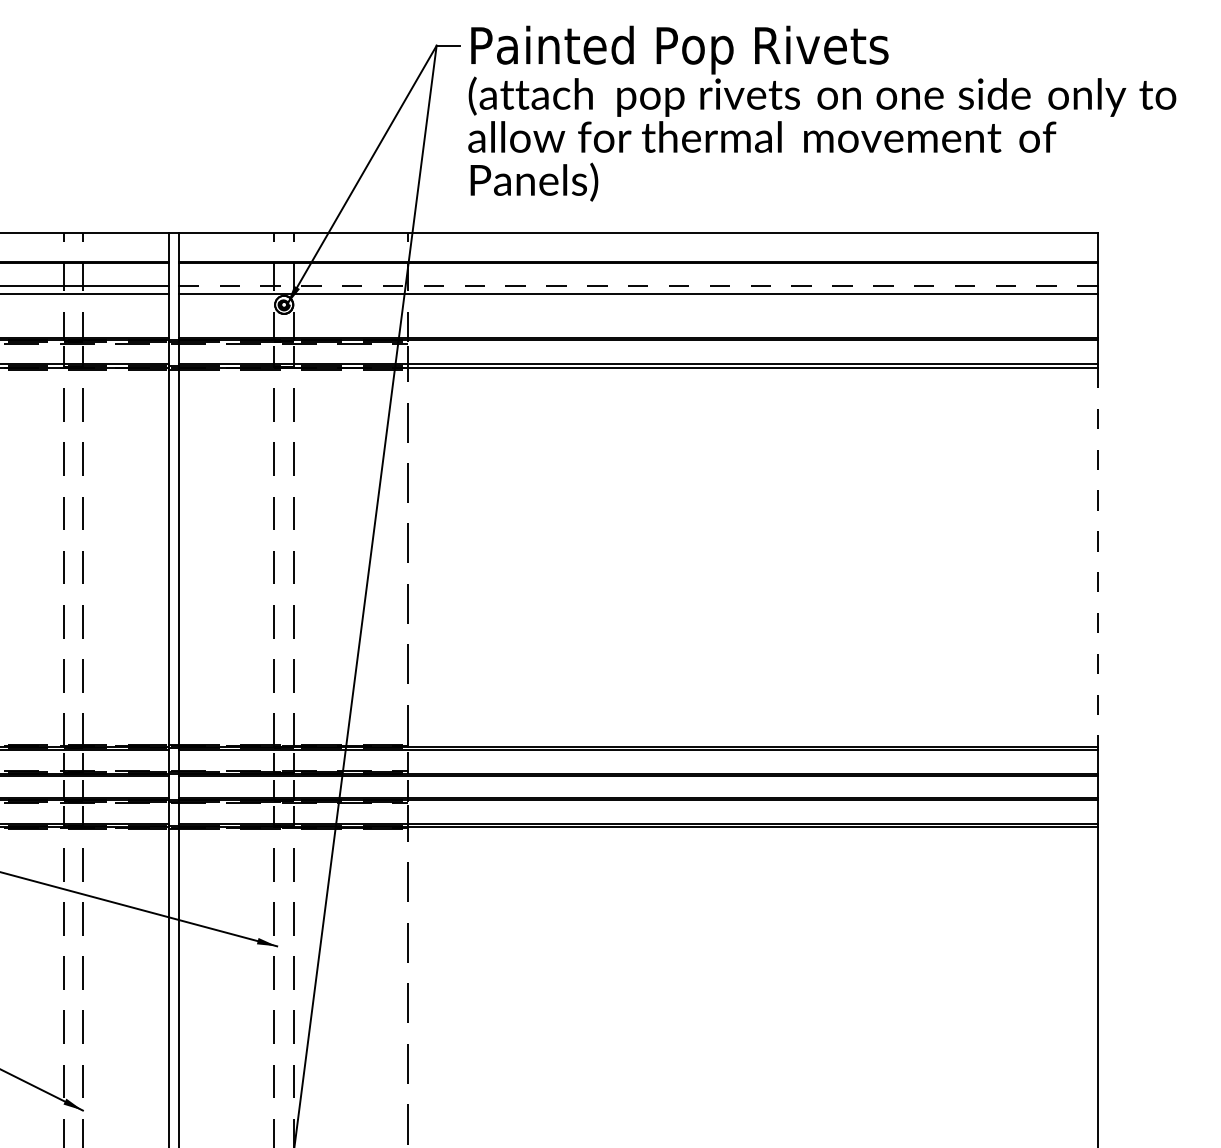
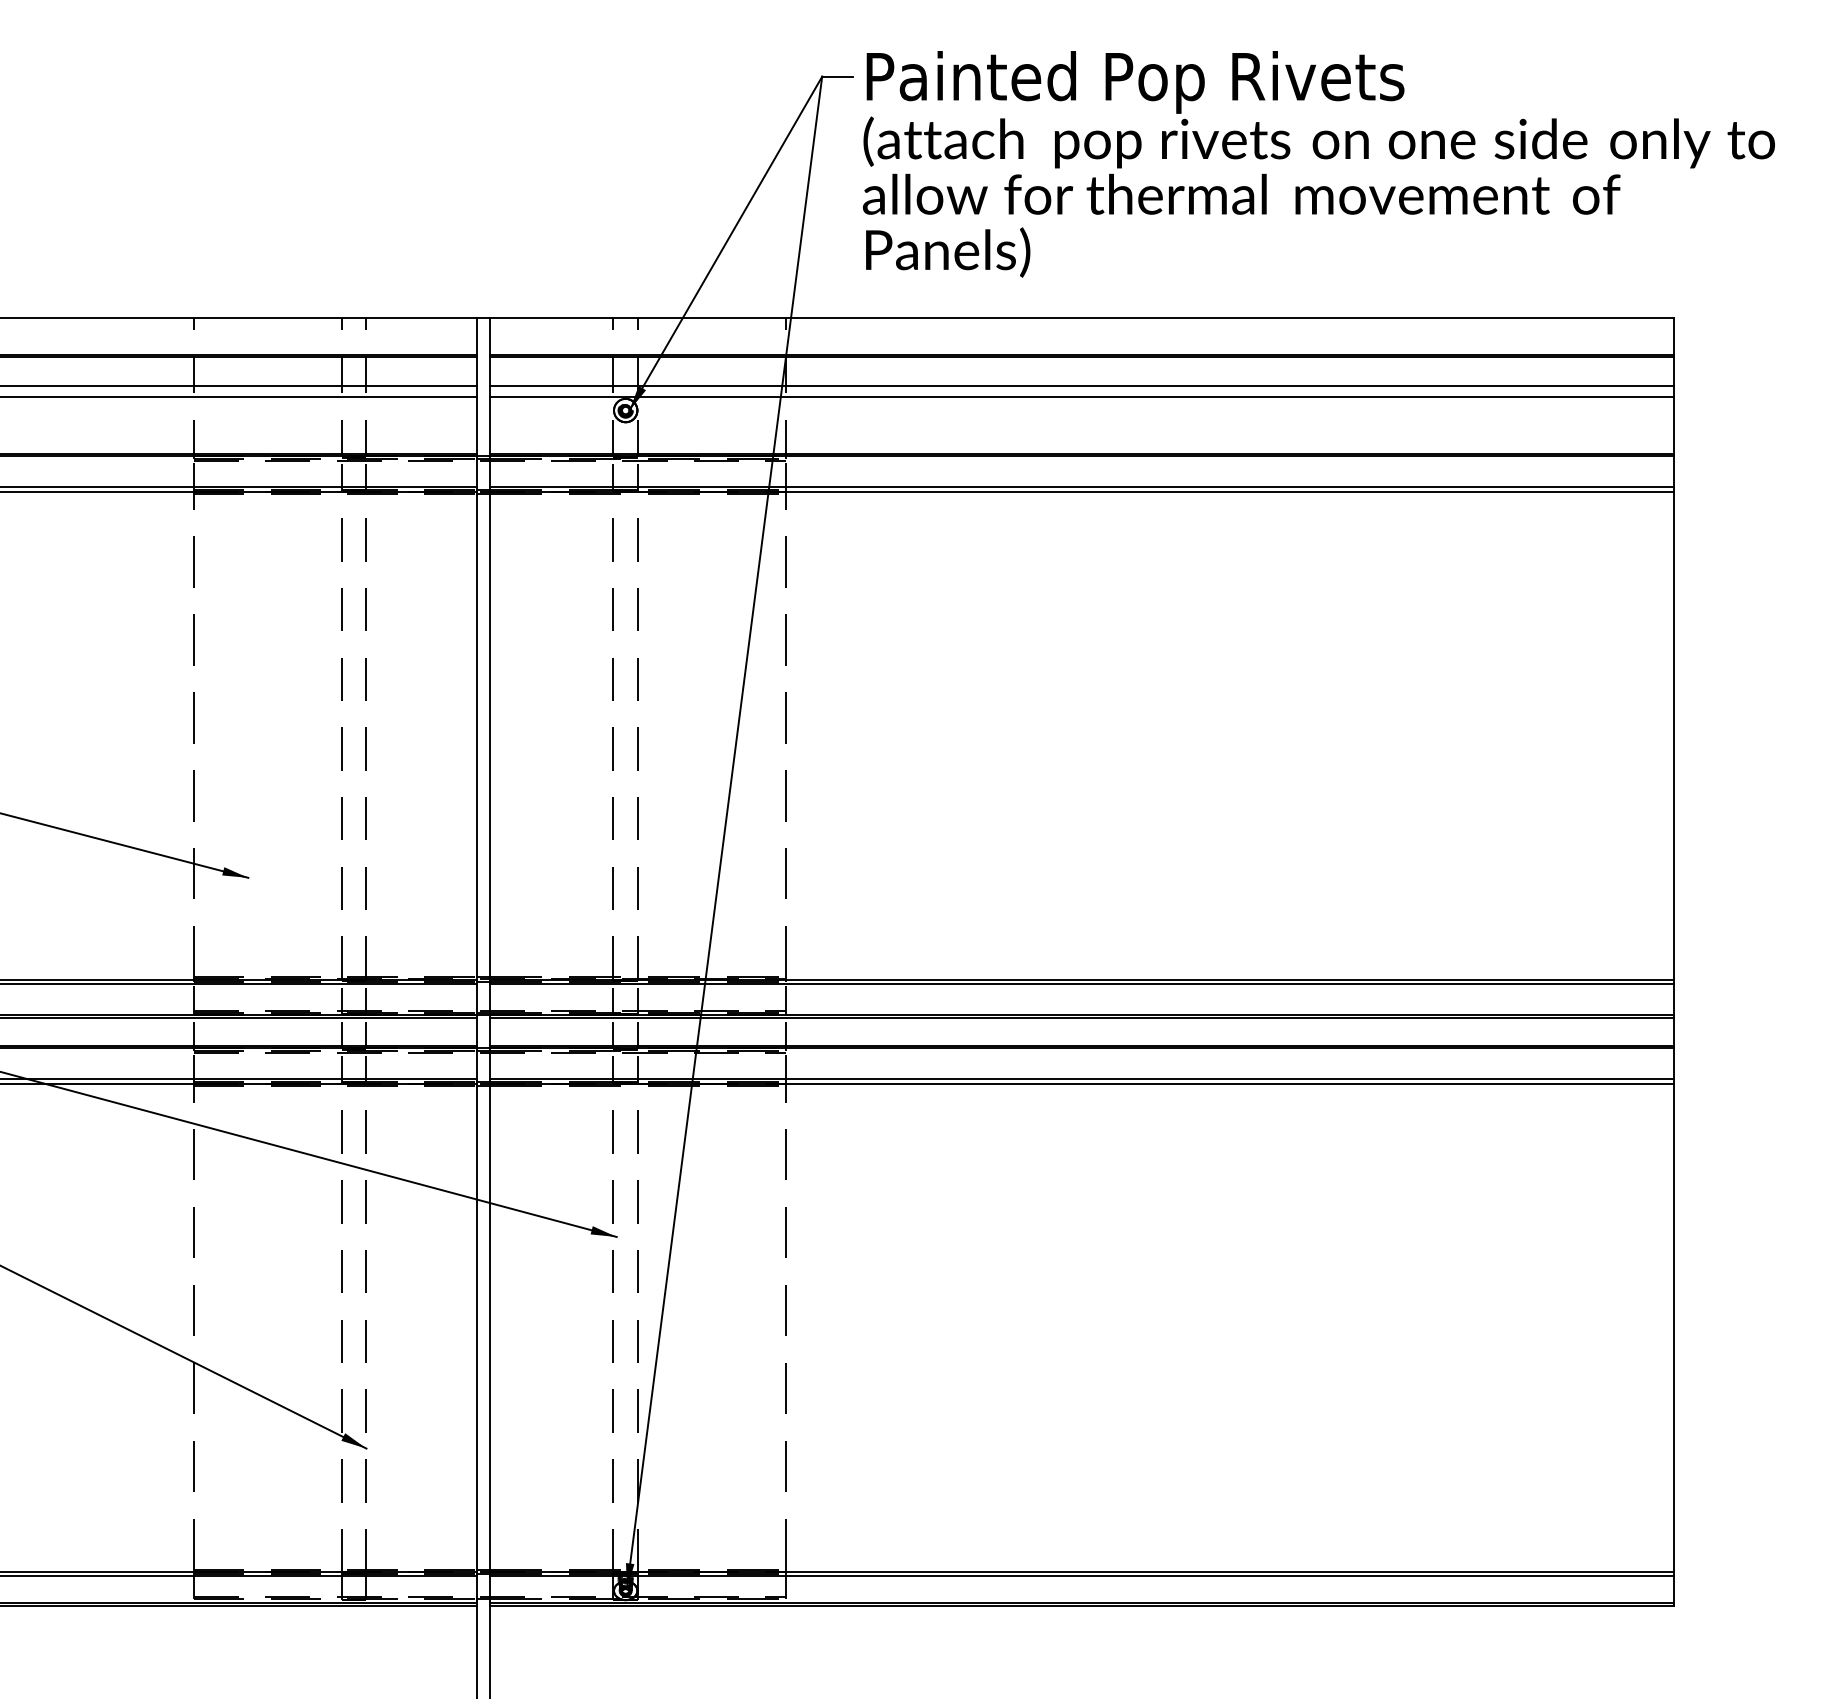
line: (638, 285) -> (1082, 385), dashed -> solid
line: (1097, 557) -> (1673, 736), dashed -> solid

